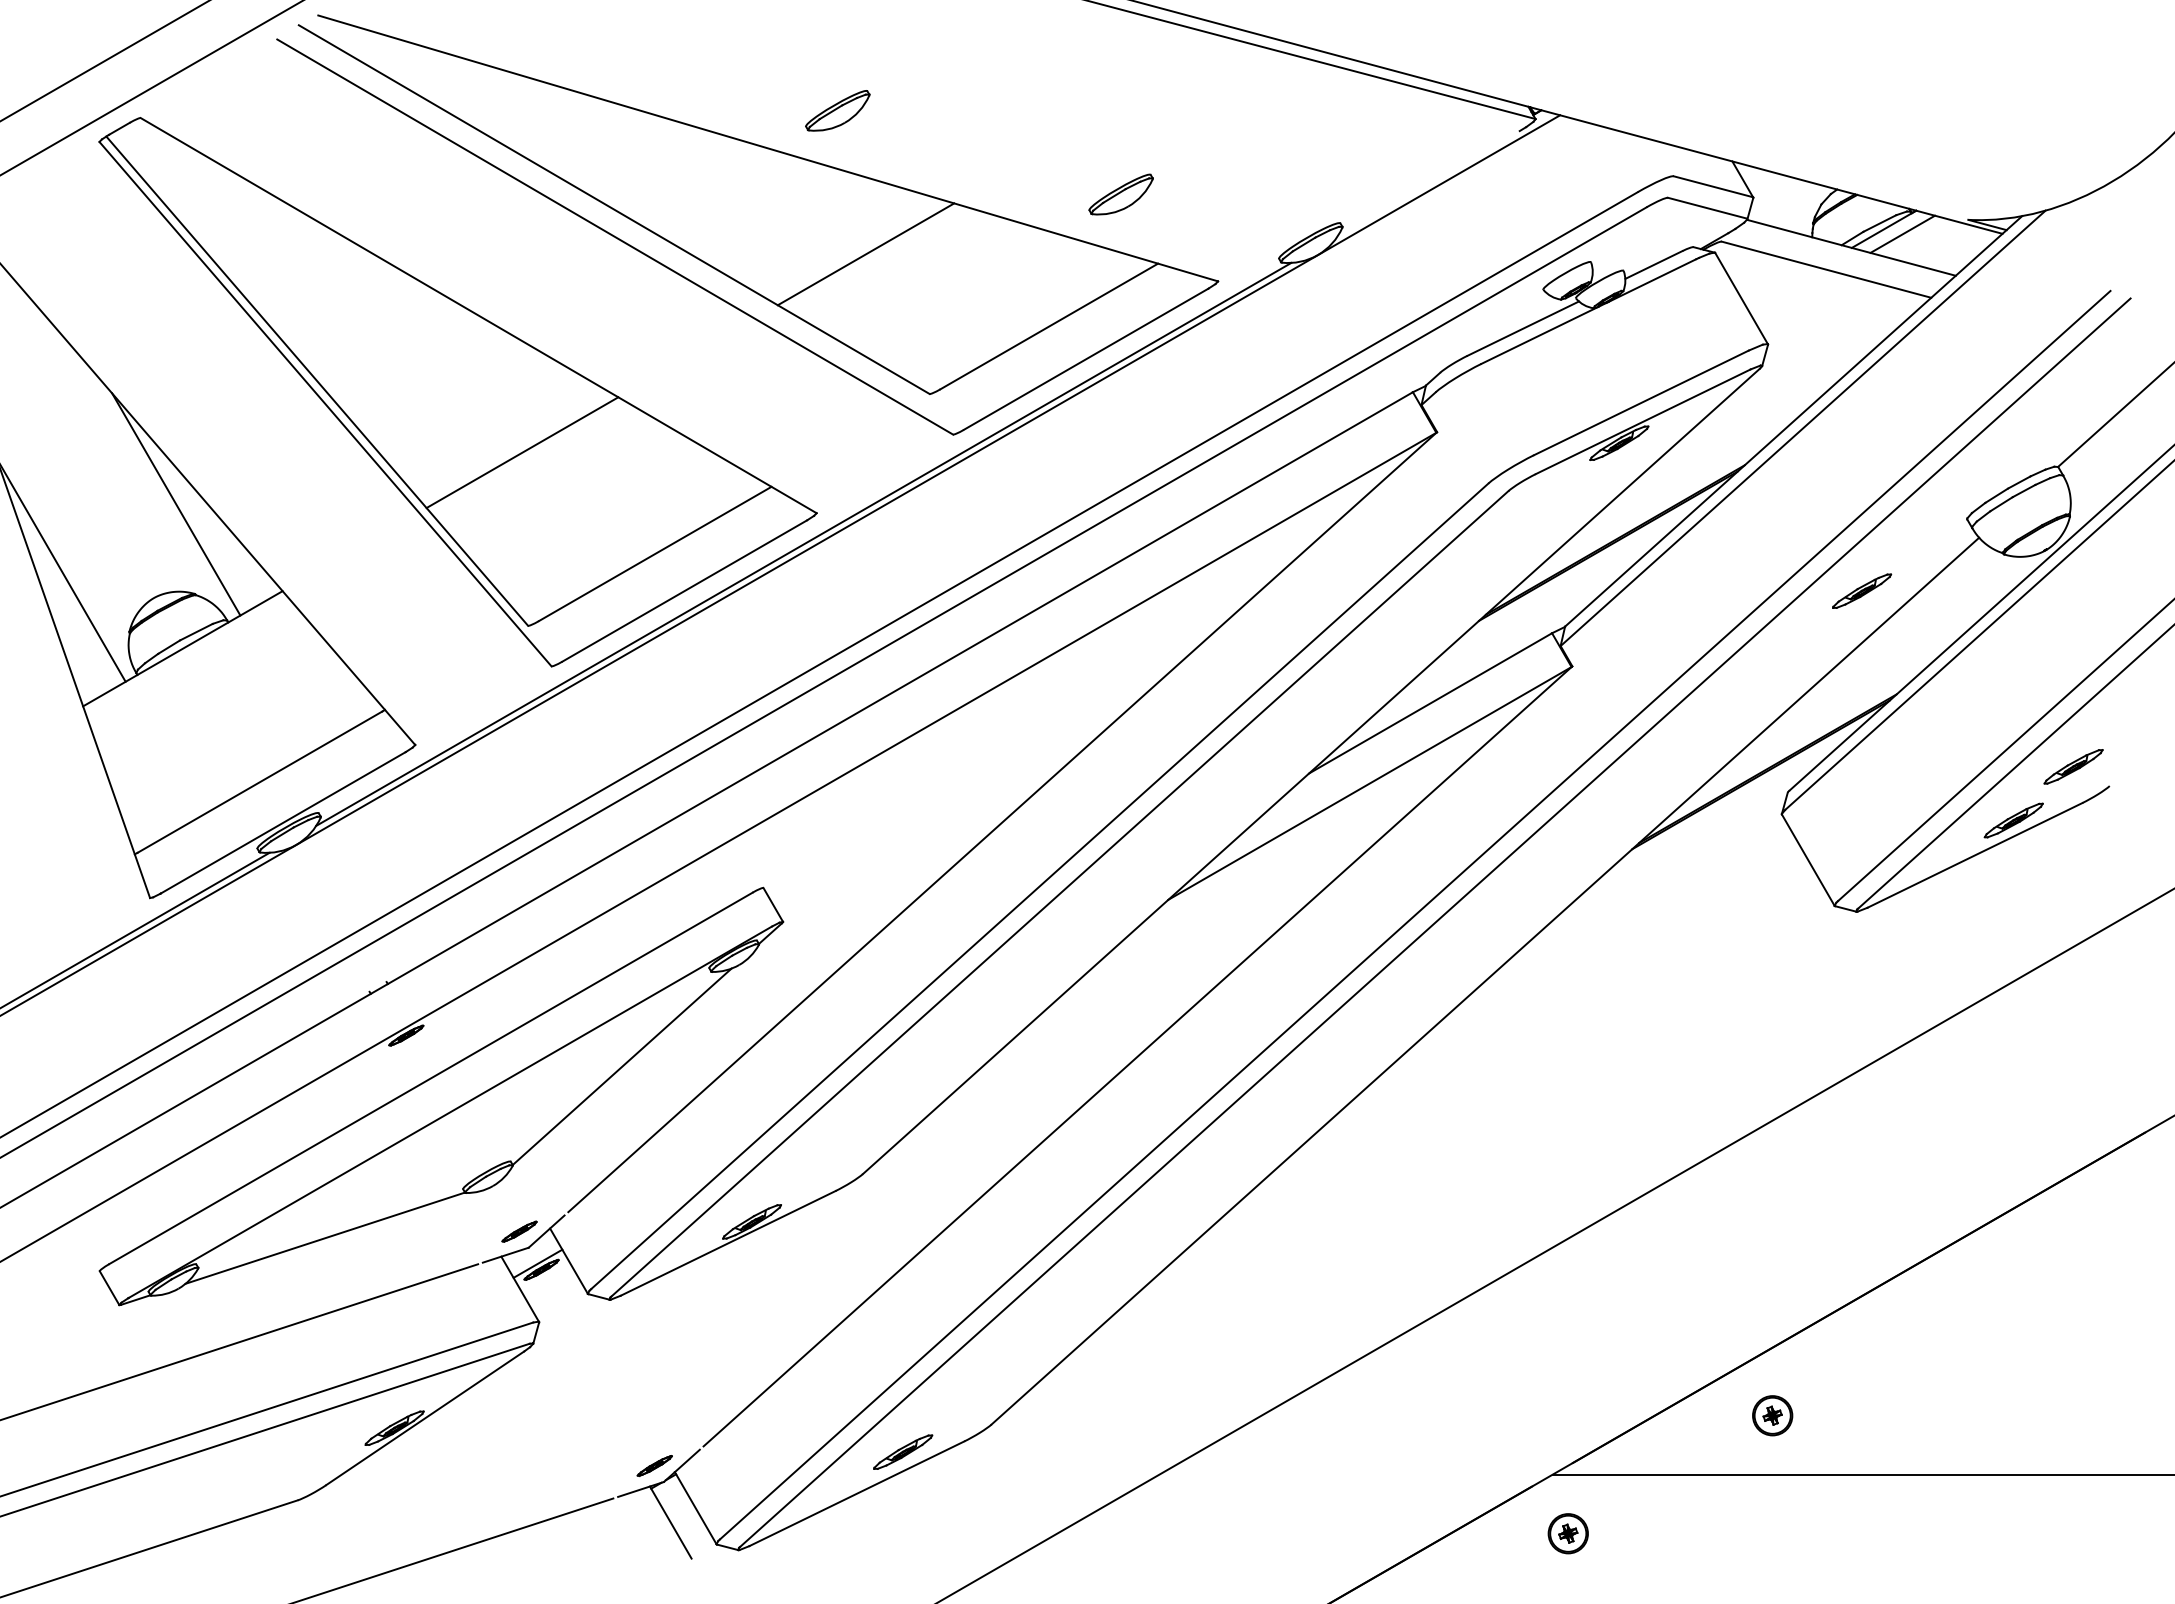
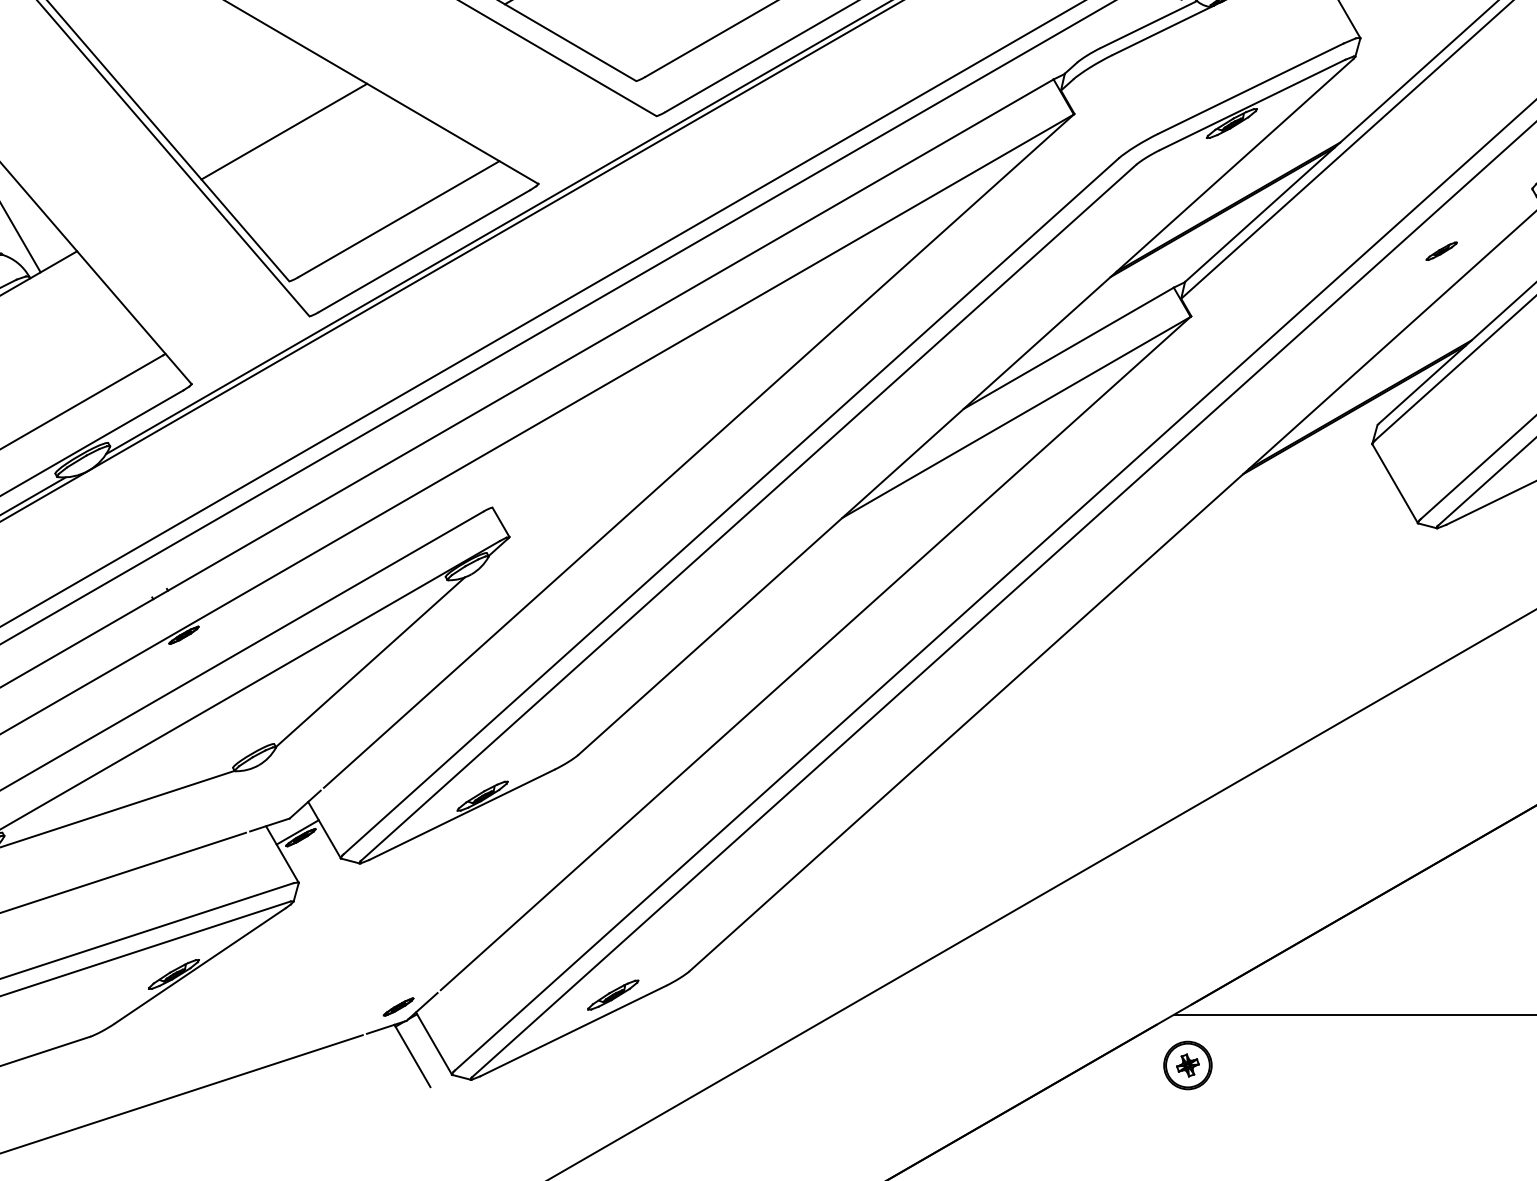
part: (1862, 590) -> (1441, 250), size x0.6
part: (519, 1231) -> (281, 804), removed
part: (1772, 1415) -> (1364, 963), removed
part: (1567, 1533) -> (1187, 1065), size x1.4

